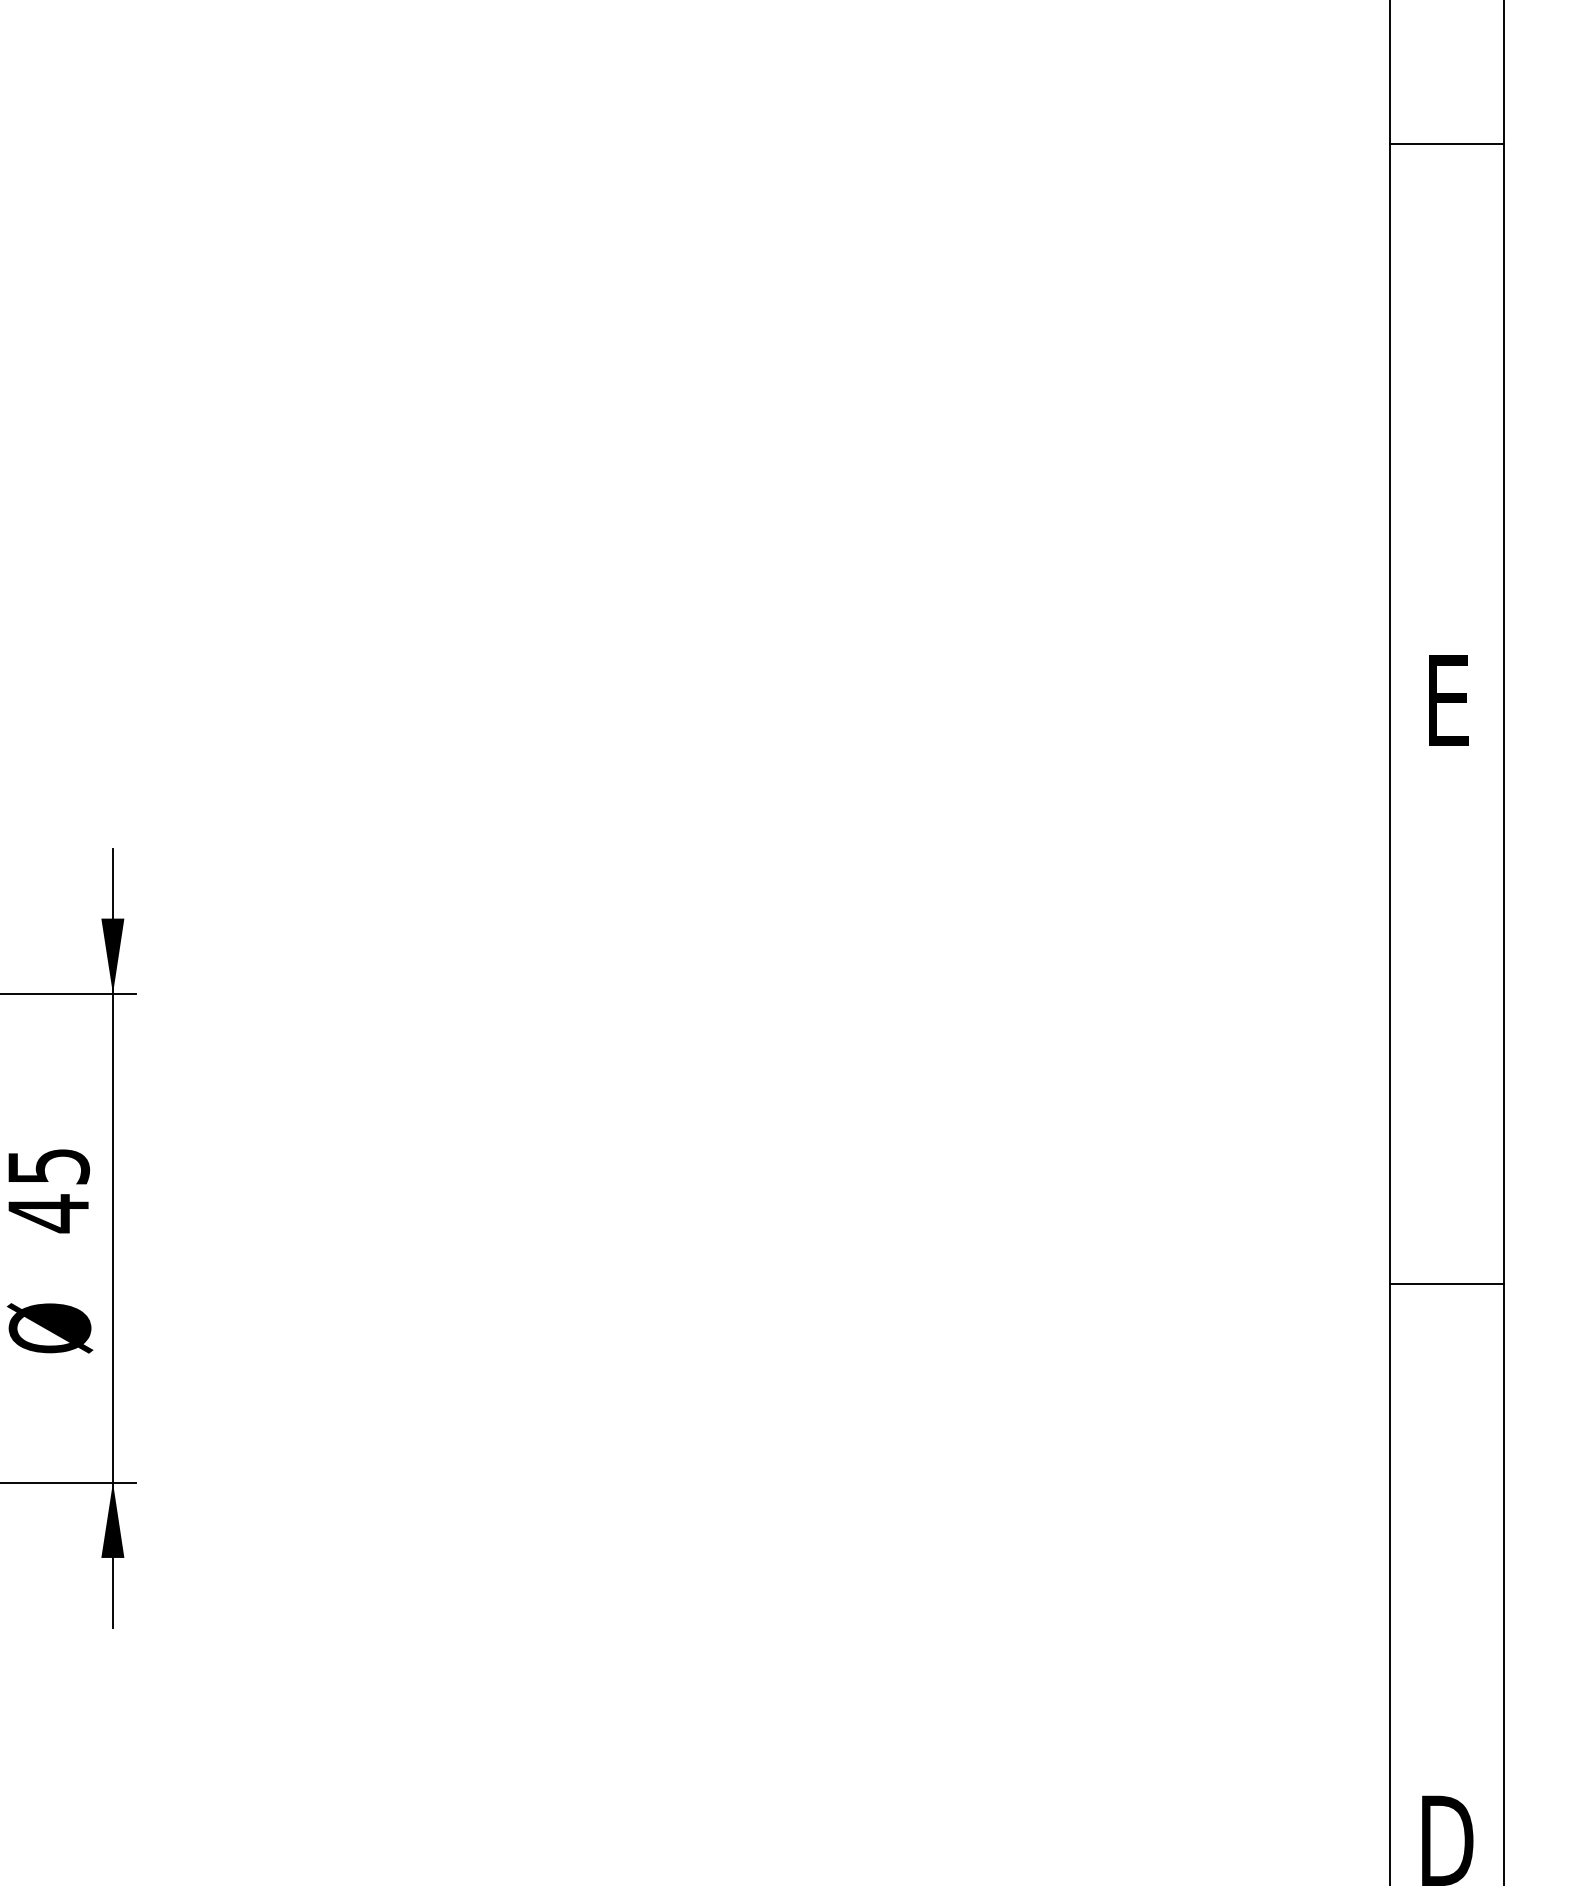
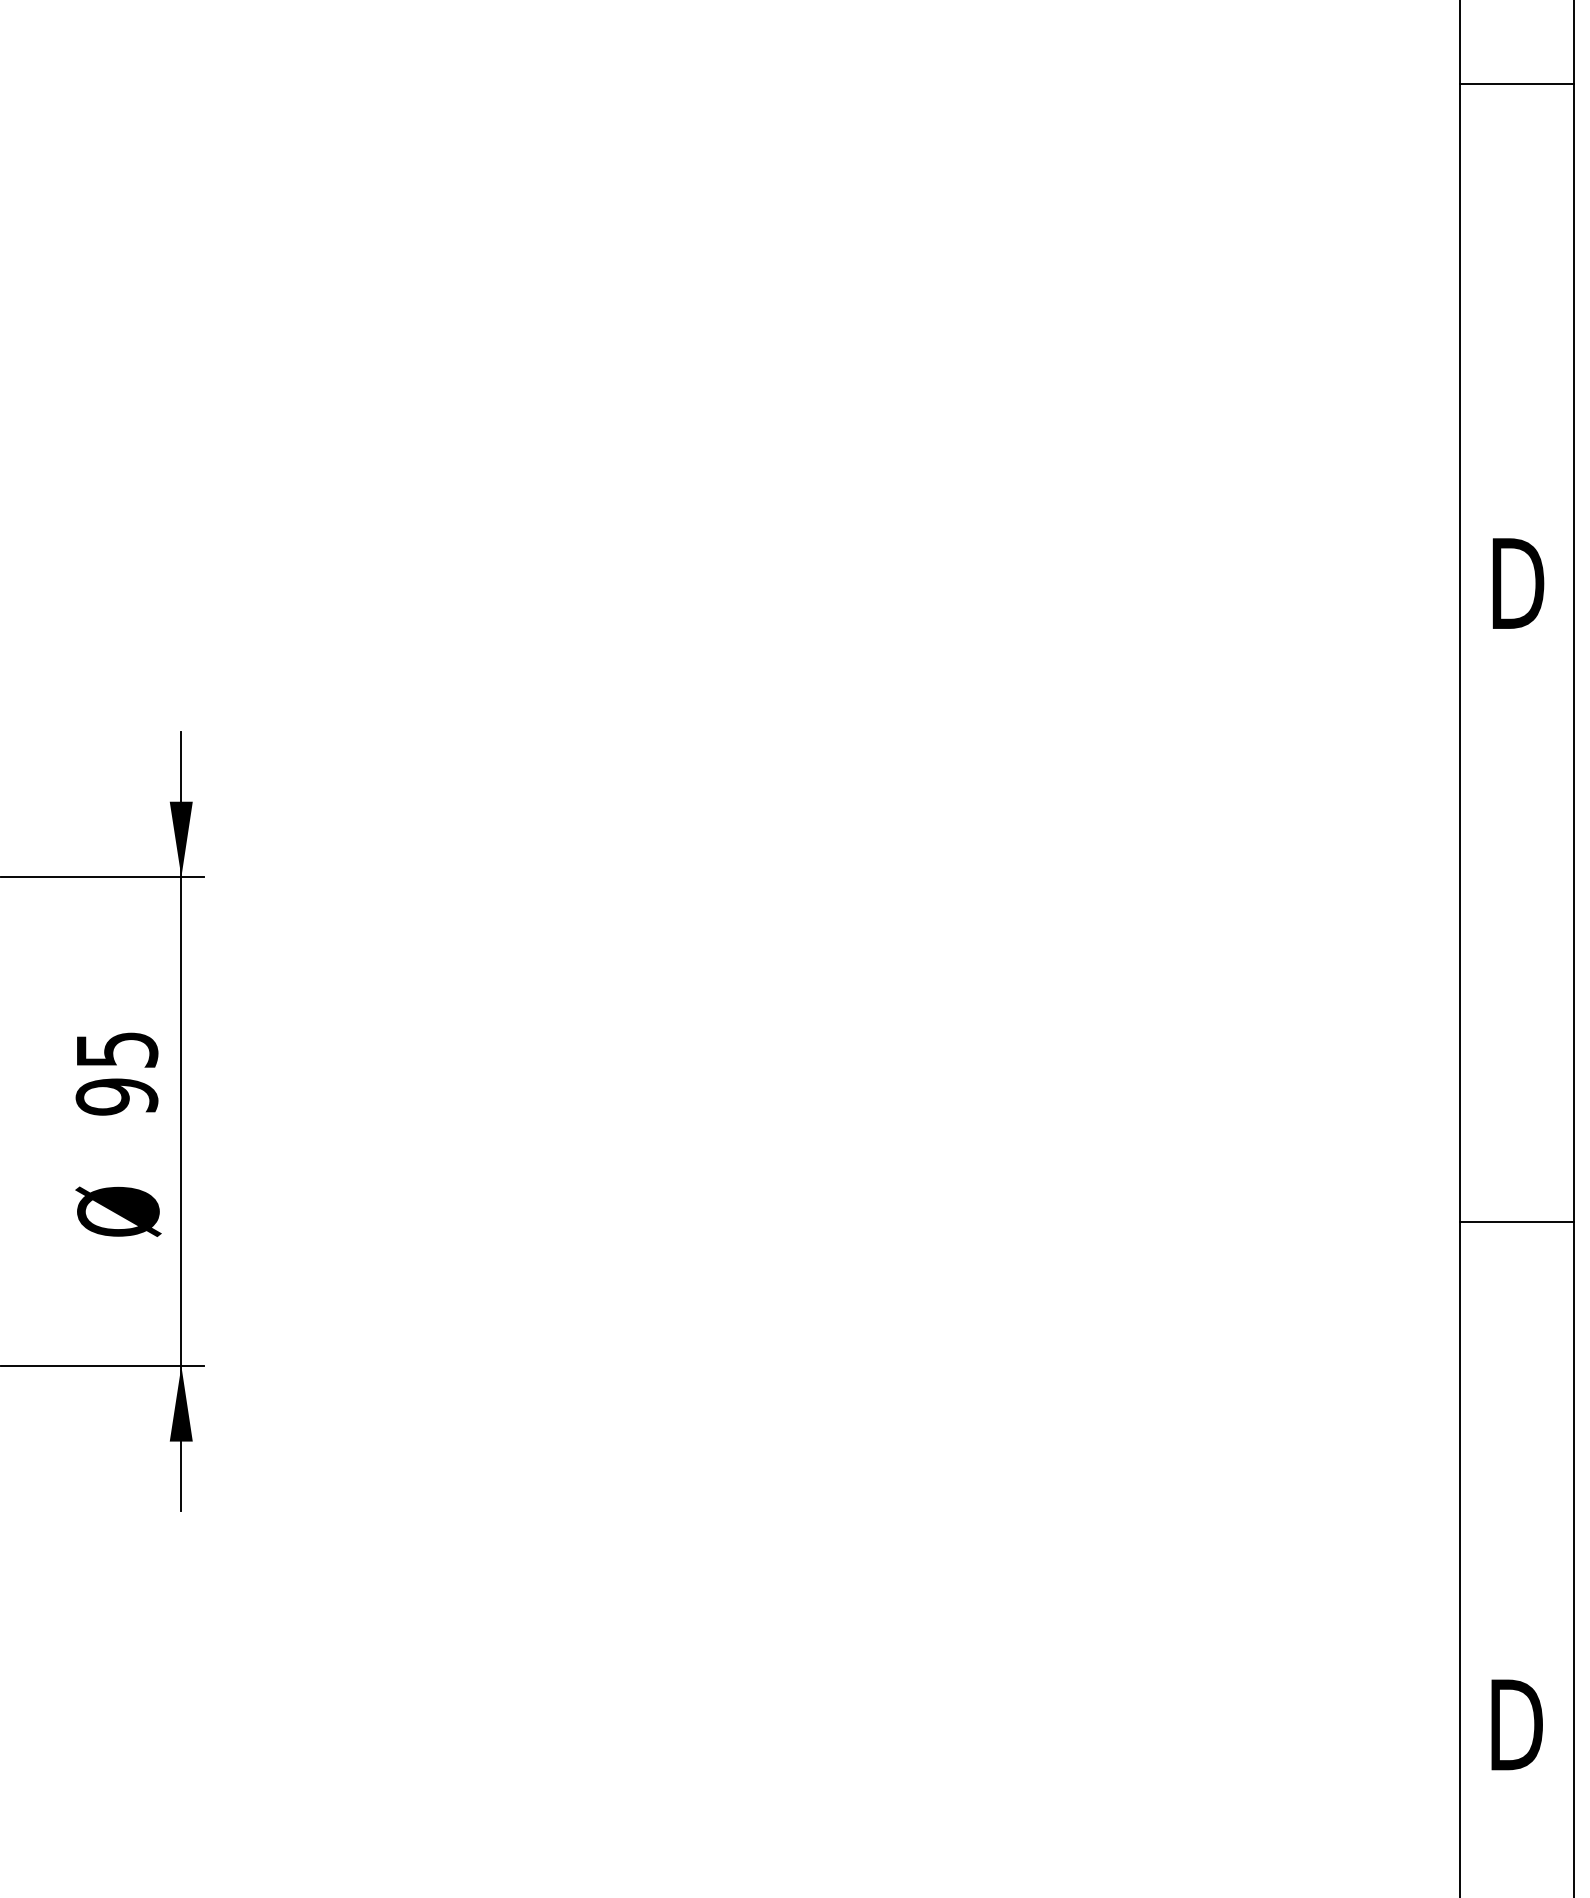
line: (1447, 143) -> (1516, 84), moved
text: (1449, 700) -> (1518, 583), E -> D
text: (48, 1213) -> (116, 1096), 45 -> 95
line: (1447, 1284) -> (1516, 1222), moved

